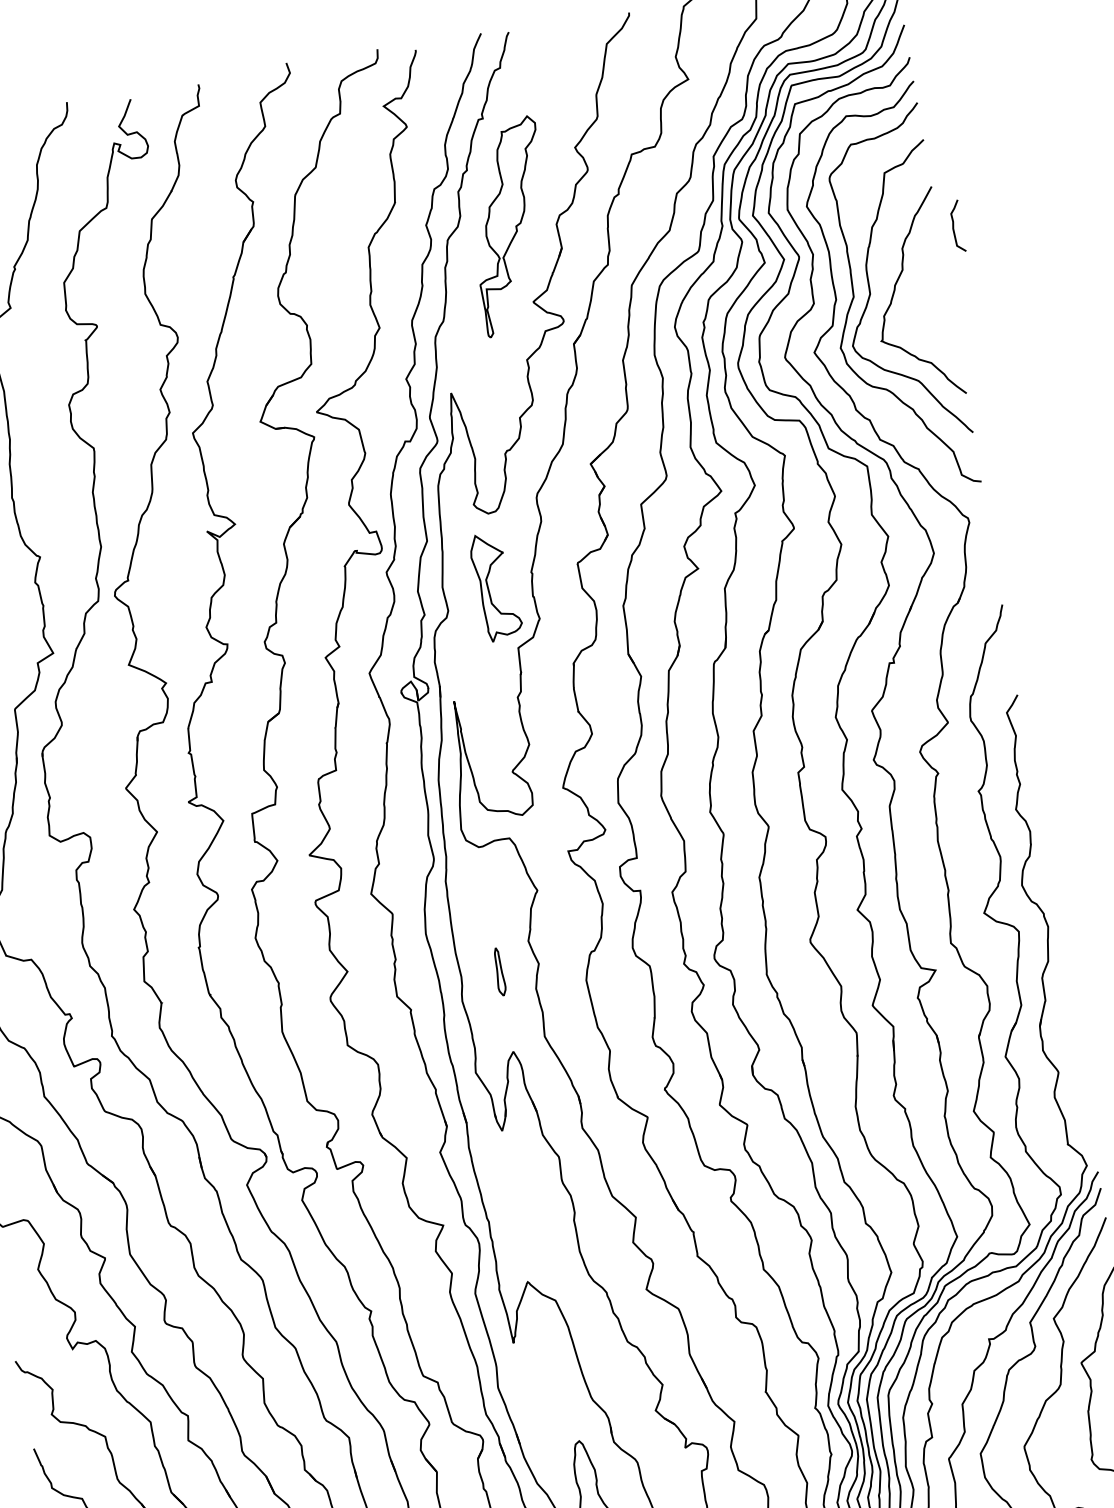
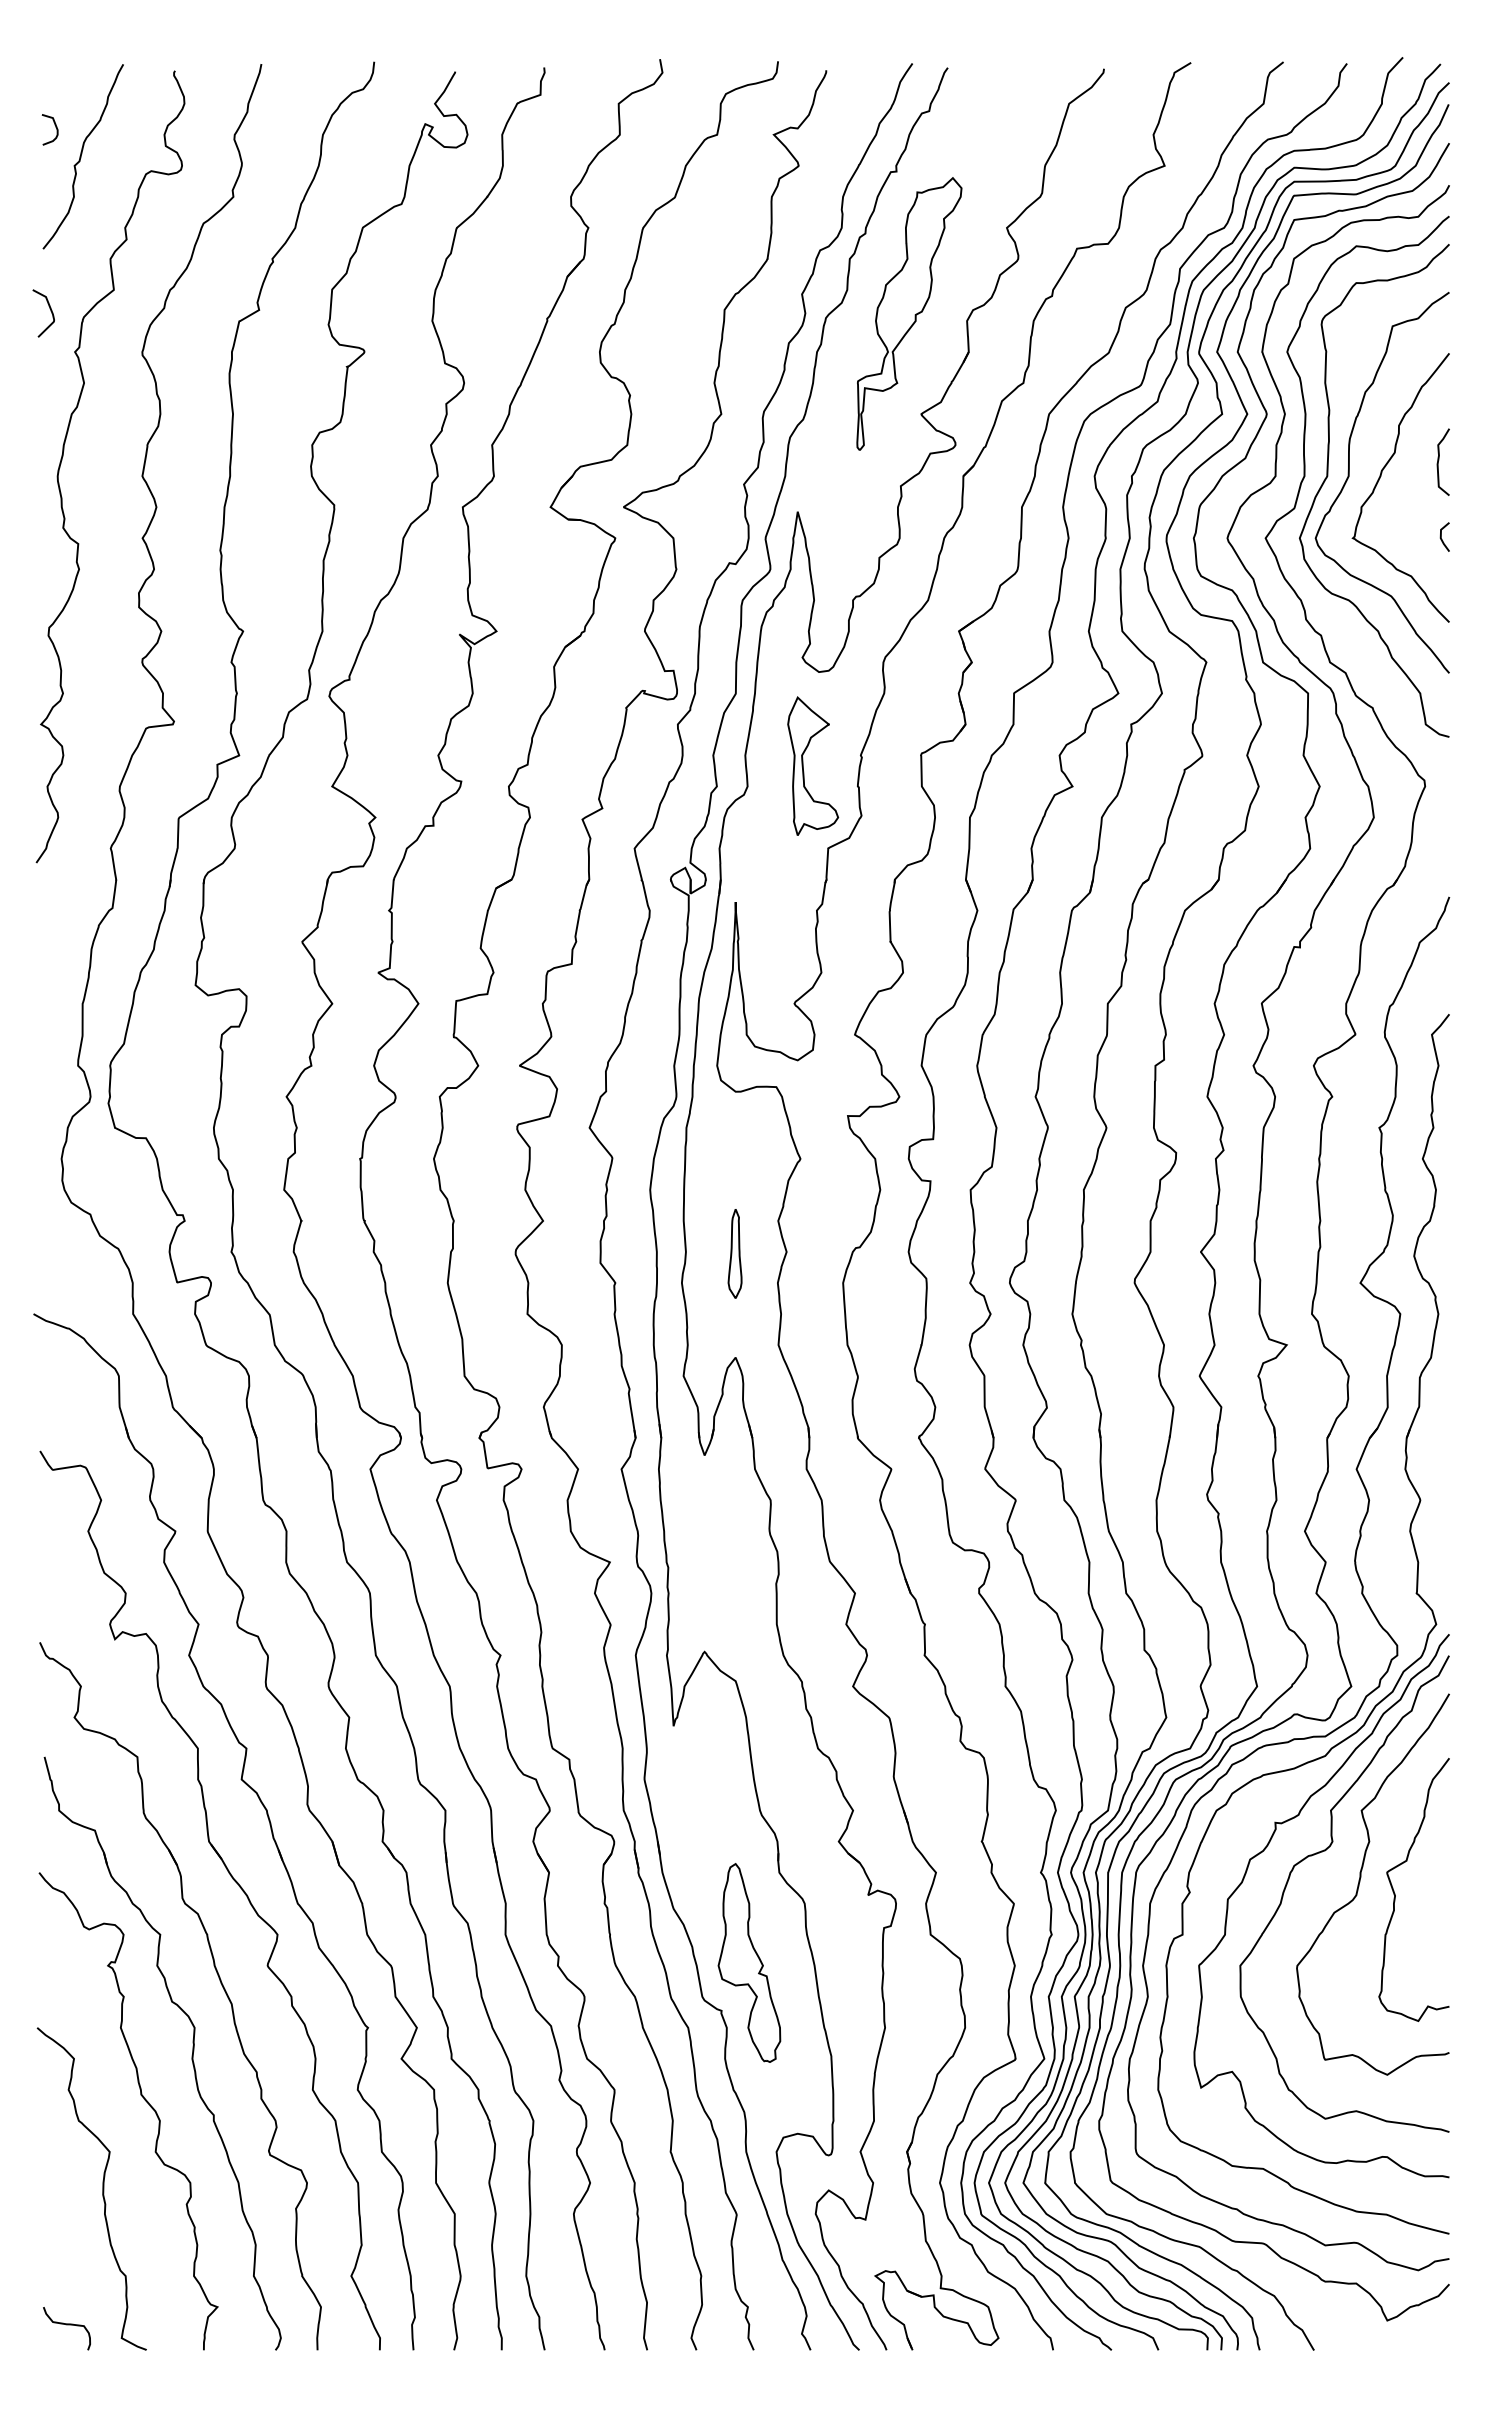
curve: (954, 225) -> (1439, 460), moved
line: (949, 328) -> (1441, 536), added
part: (498, 971) -> (734, 1253), size x1.43

